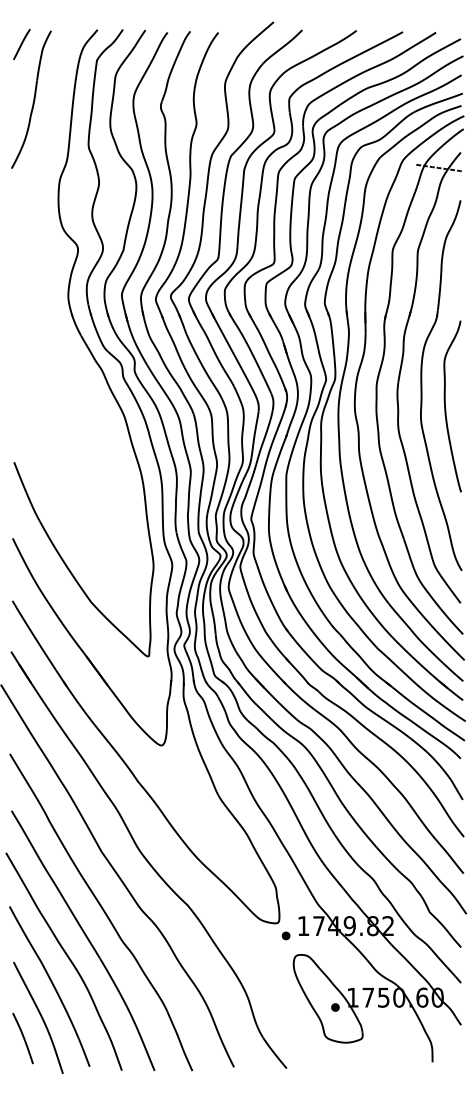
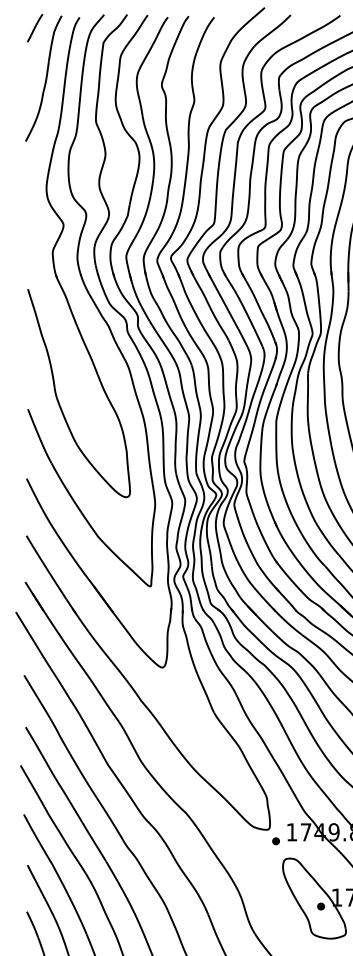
part: (43, 302) -> (54, 263), added

